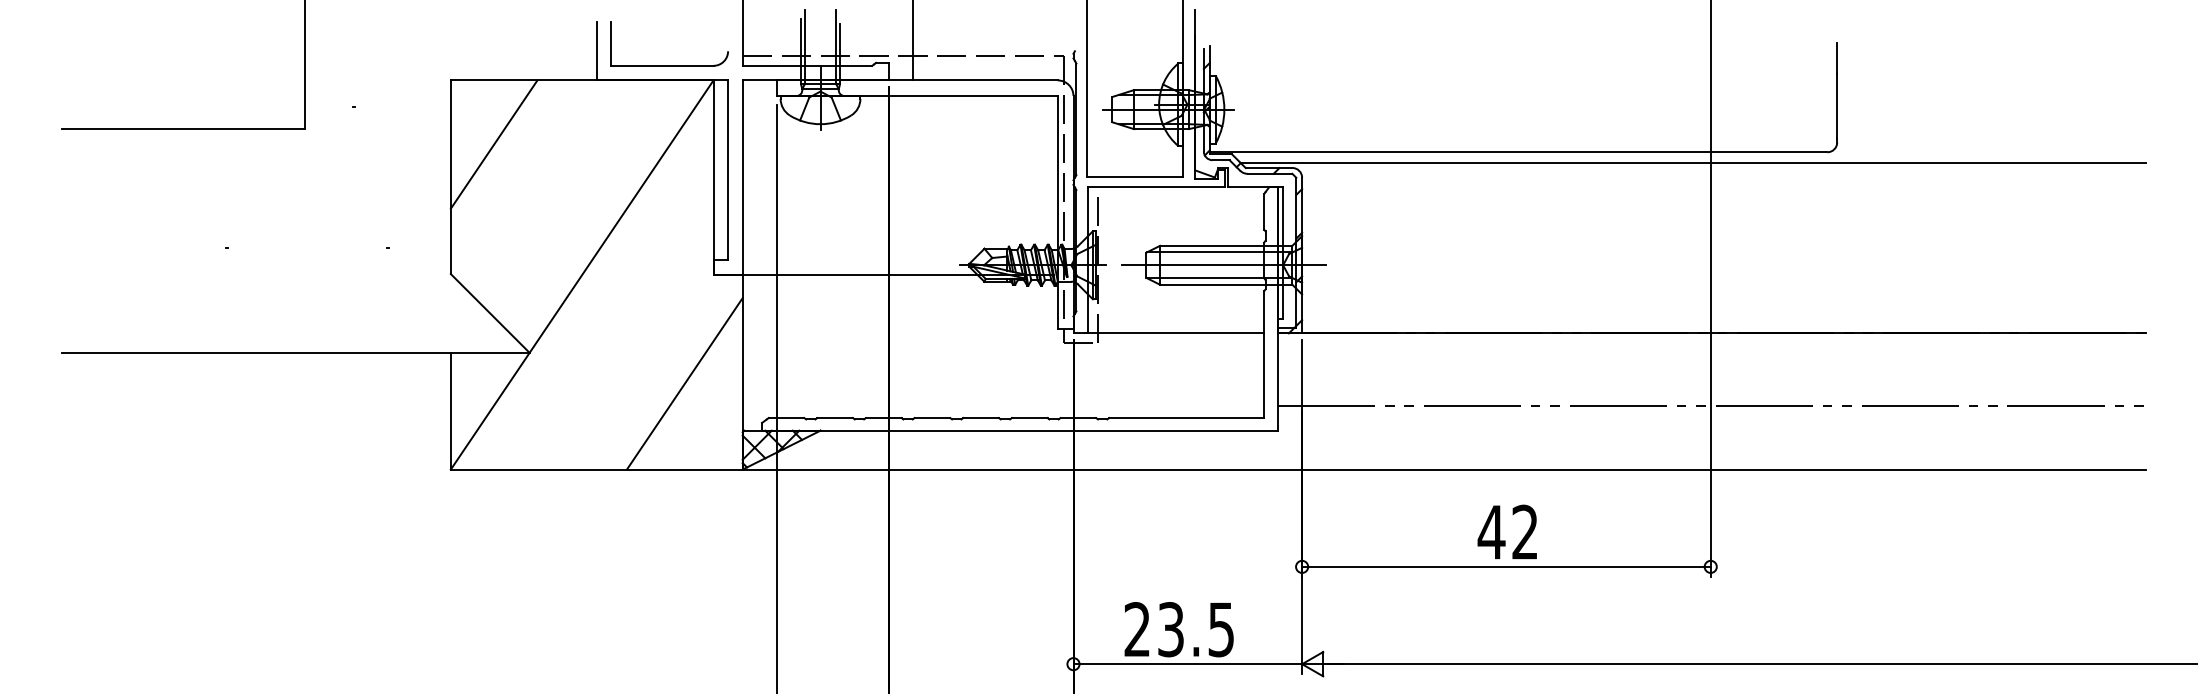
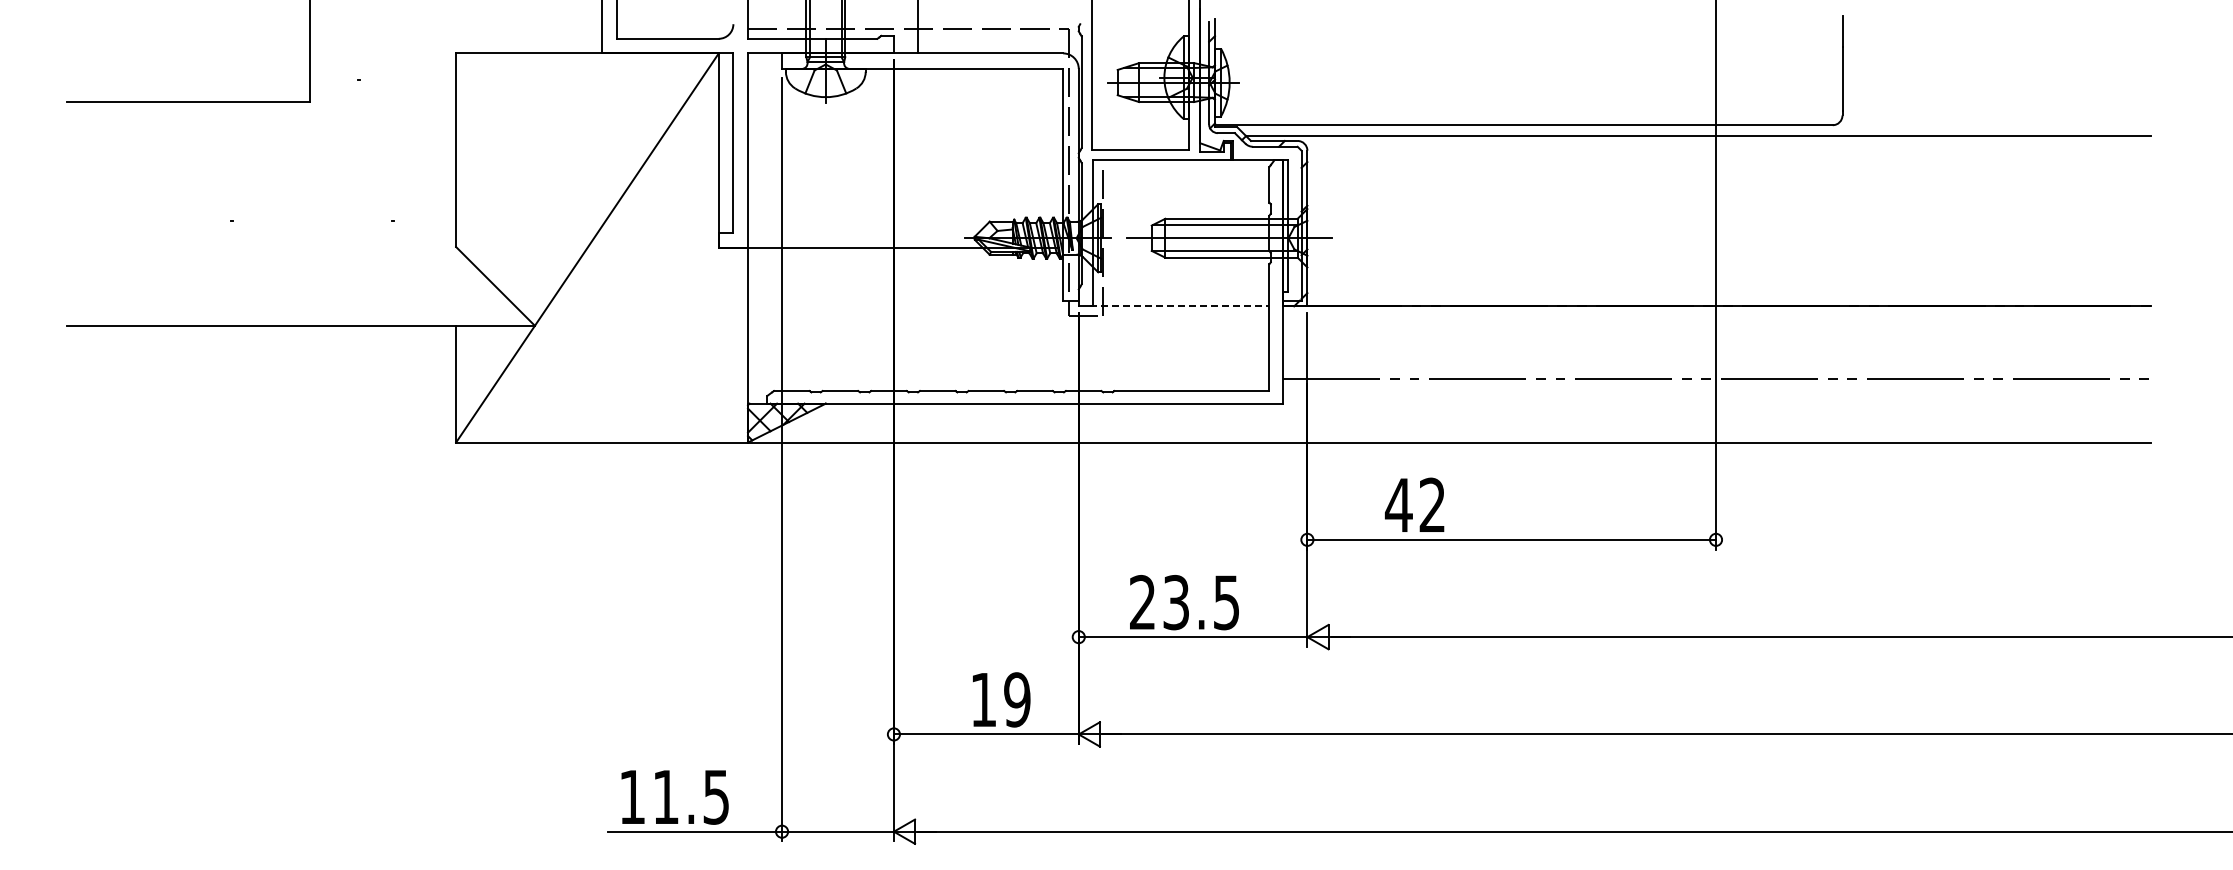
line: (494, 144) -> (499, 117), removed
line: (1174, 333) -> (1179, 306), solid -> dashed
line: (685, 383) -> (690, 356), removed
text: (1507, 531) -> (1414, 504), moved

